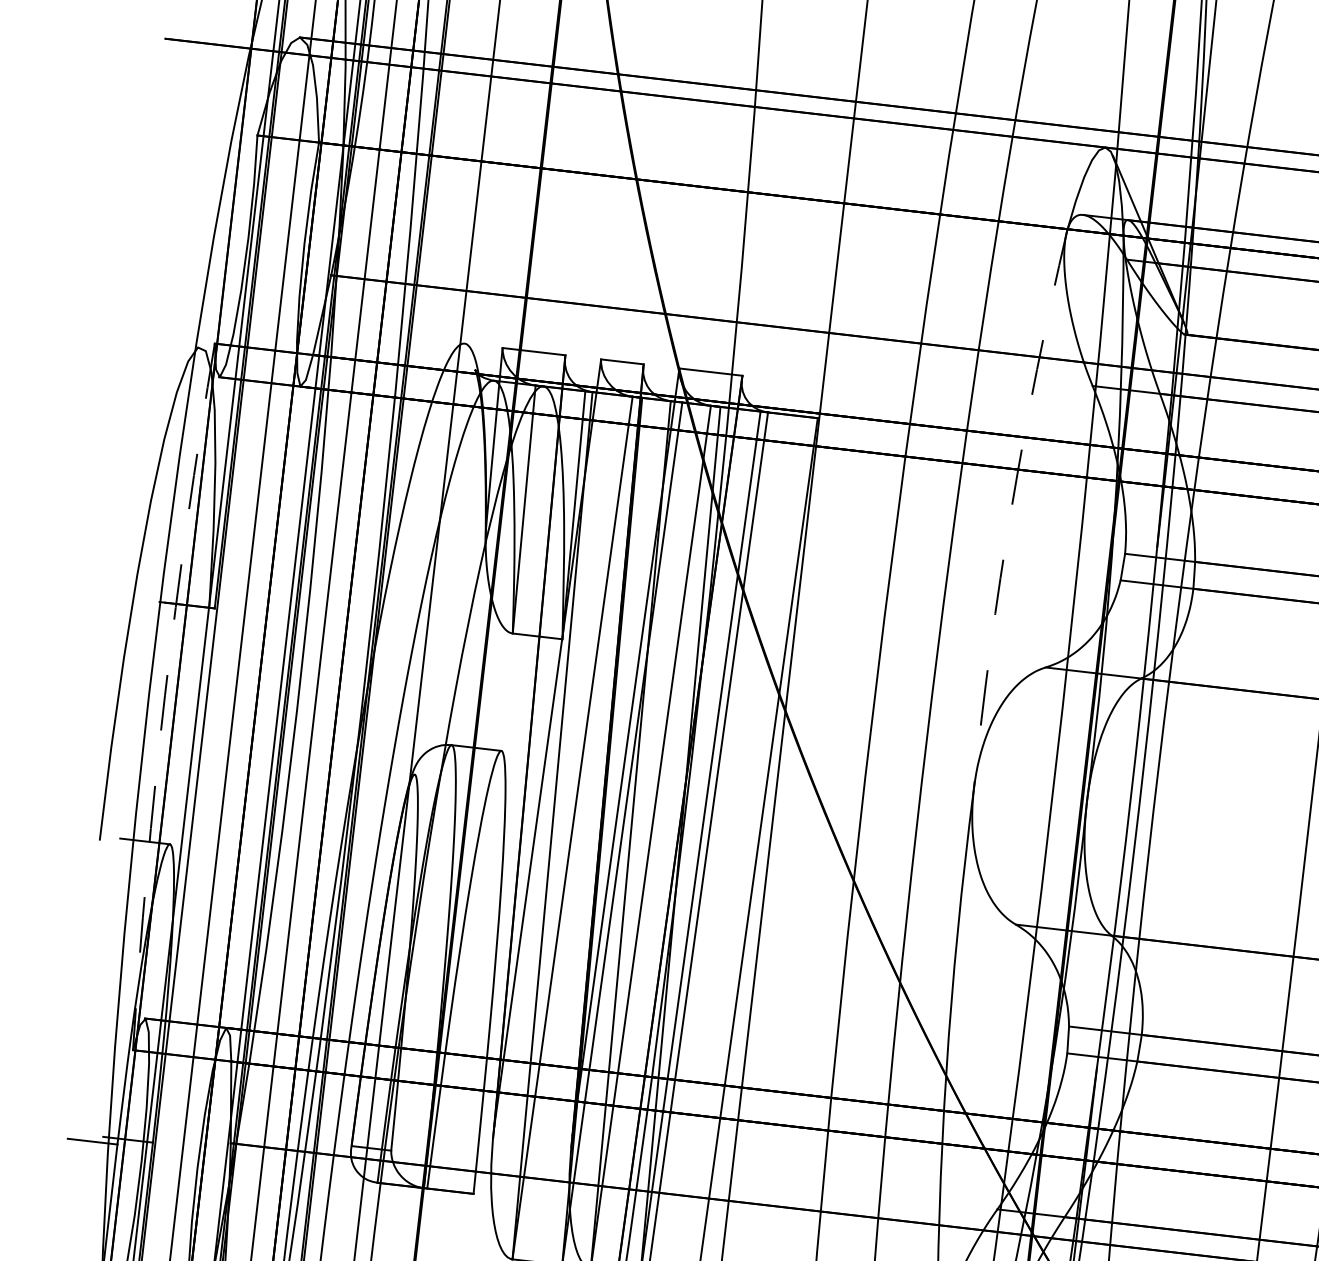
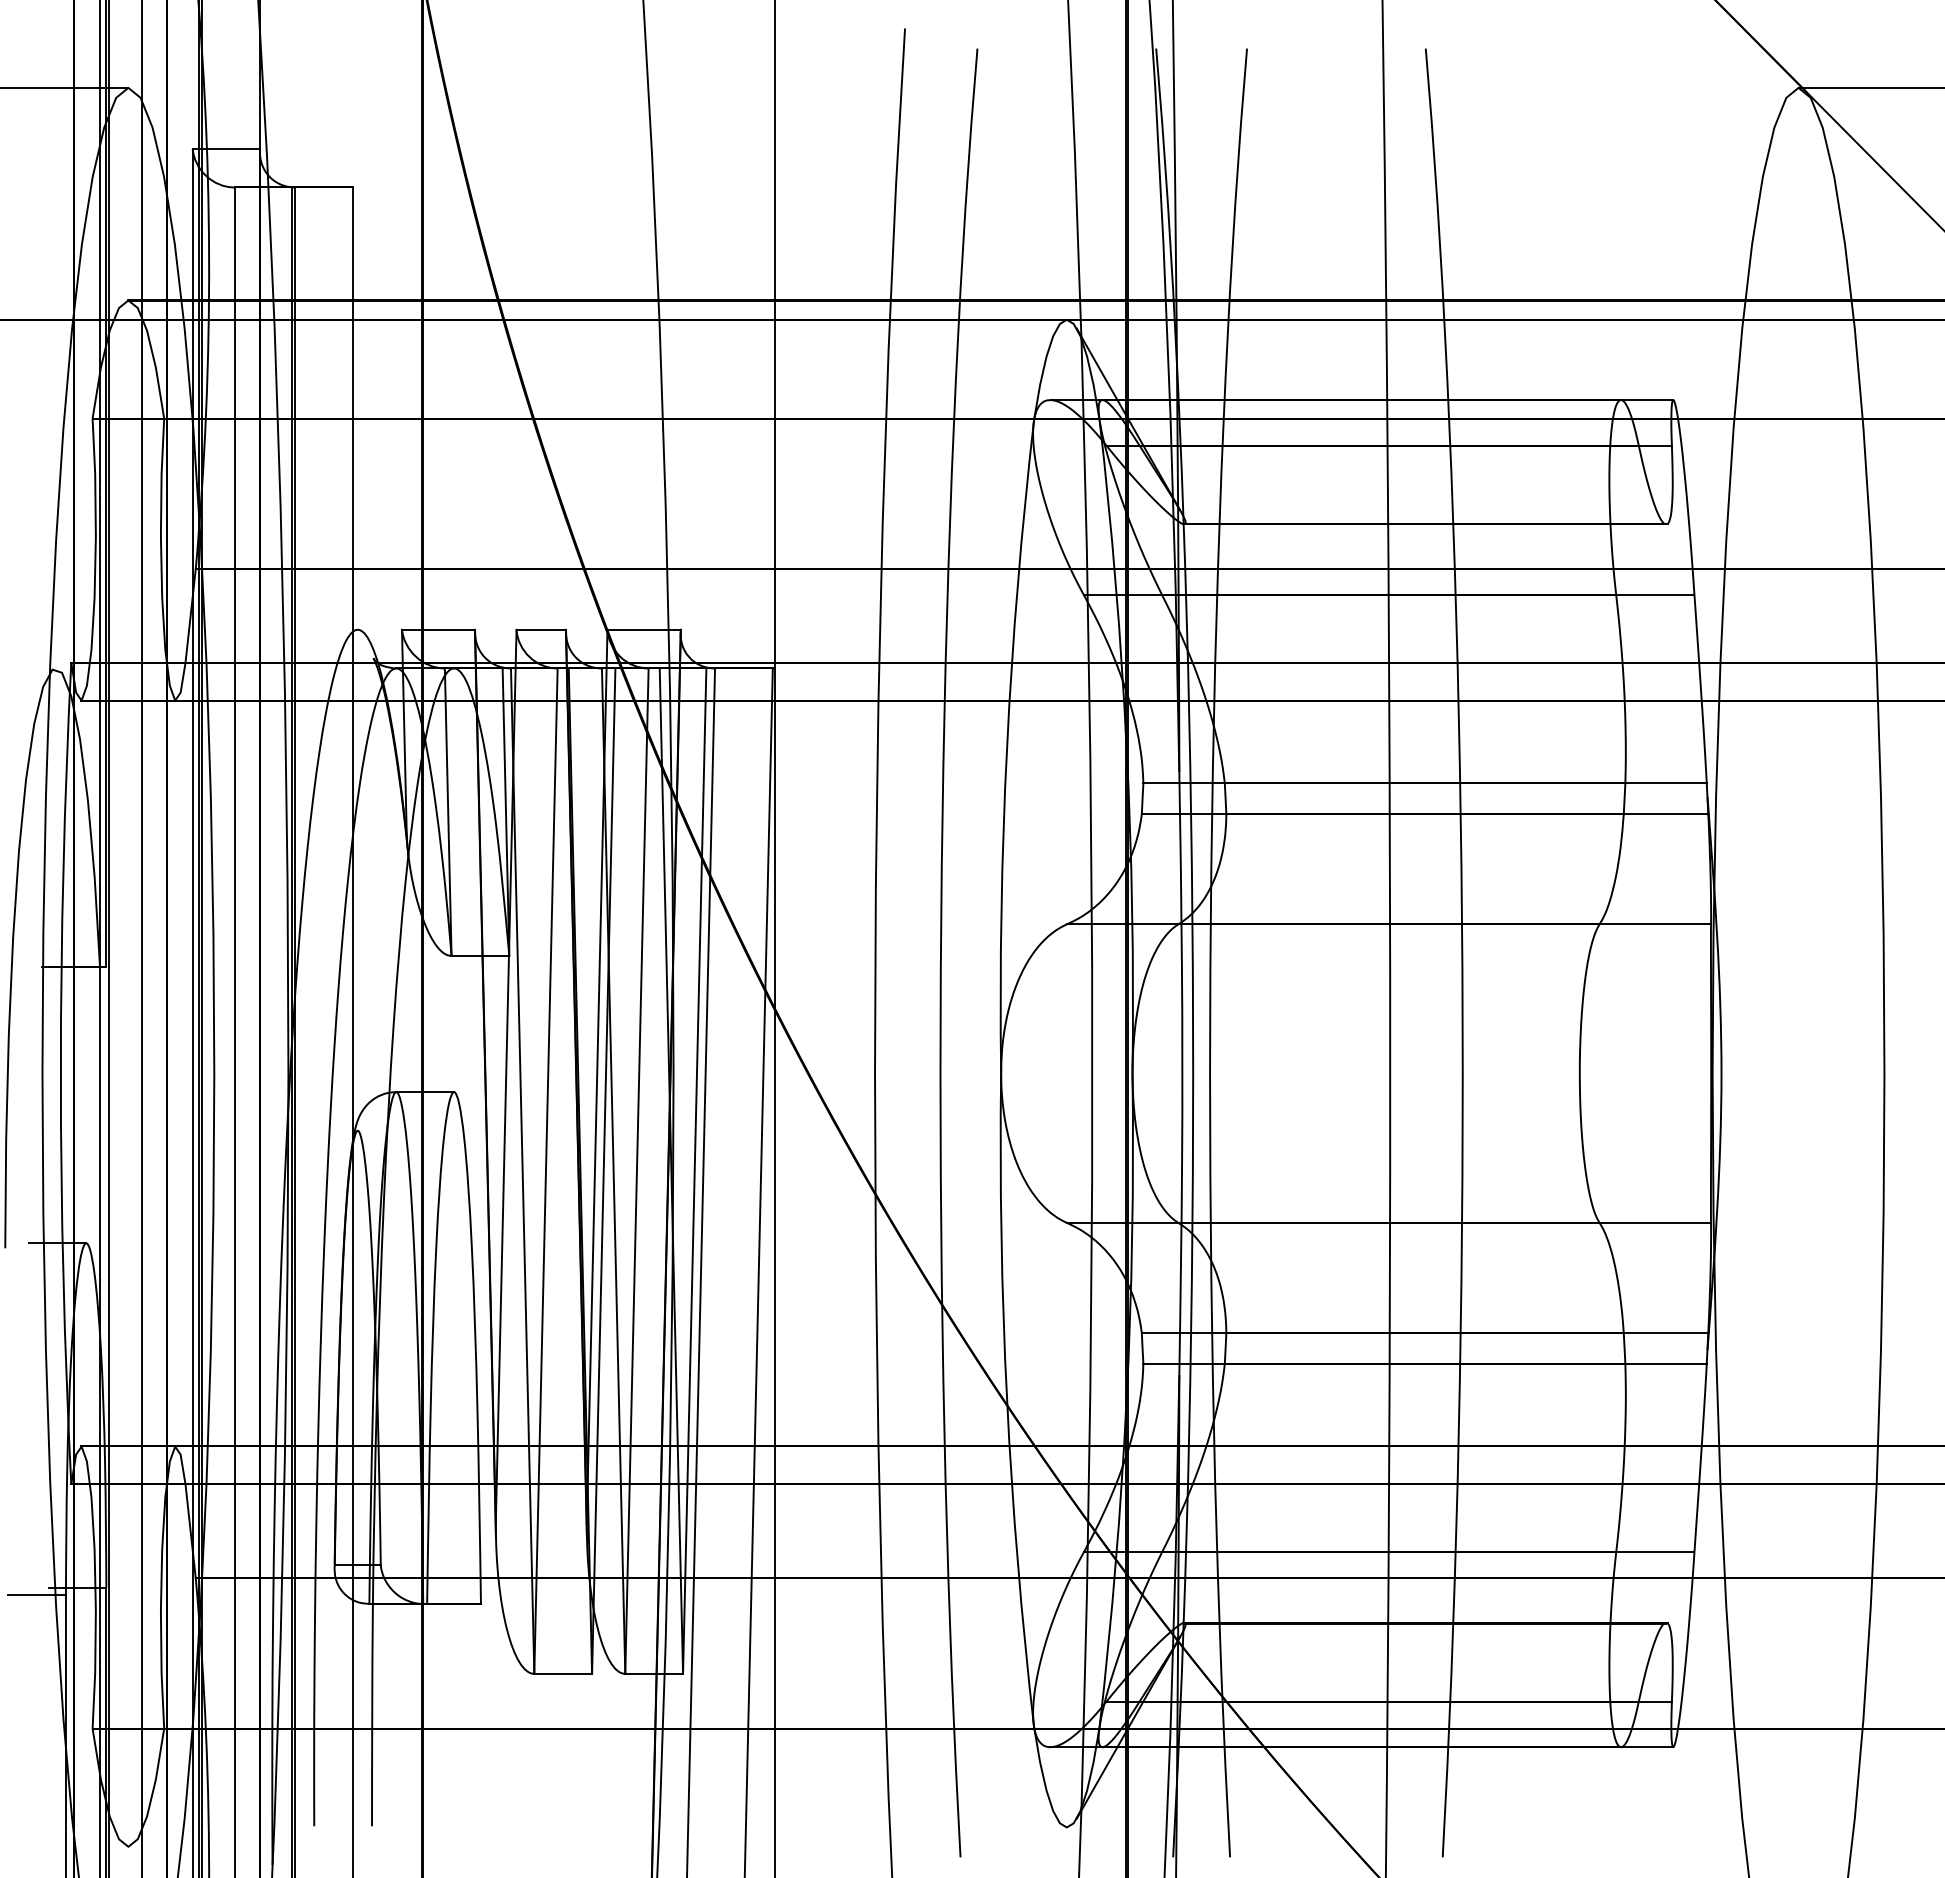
arc: (1011, 508) -> (1007, 746), dashed -> solid
arc: (164, 695) -> (60, 1073), dashed -> solid

